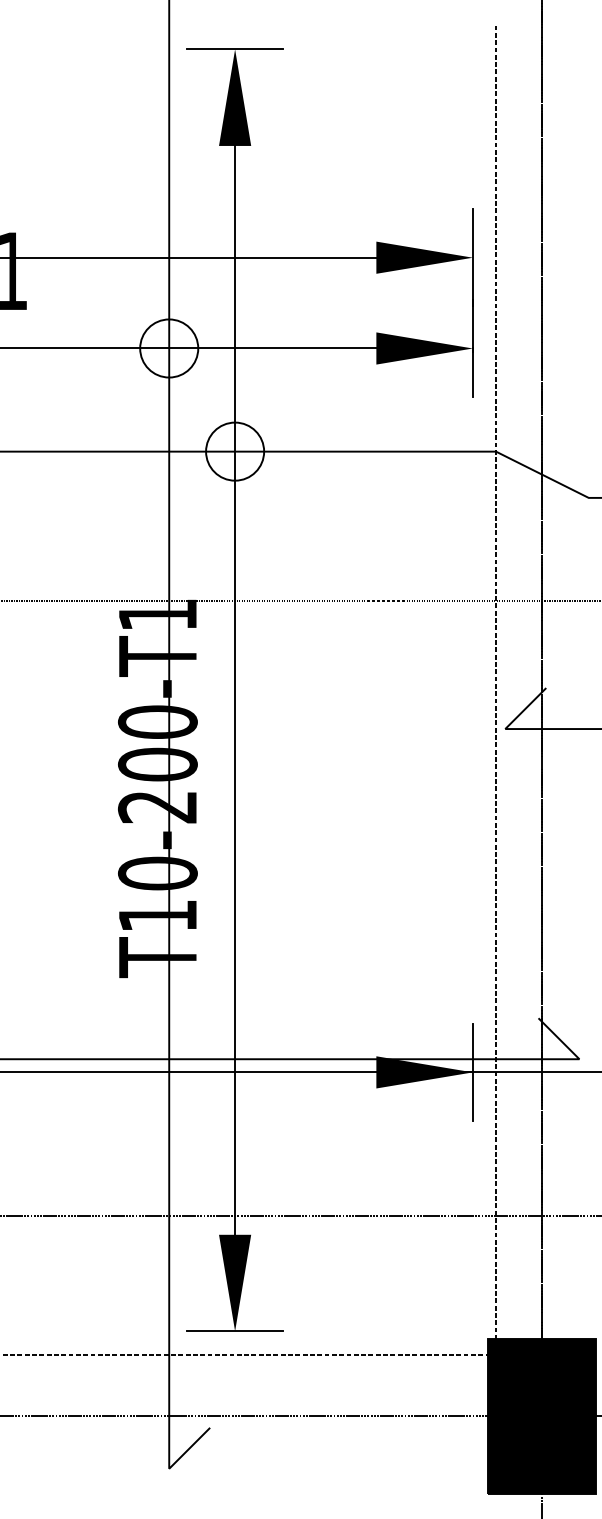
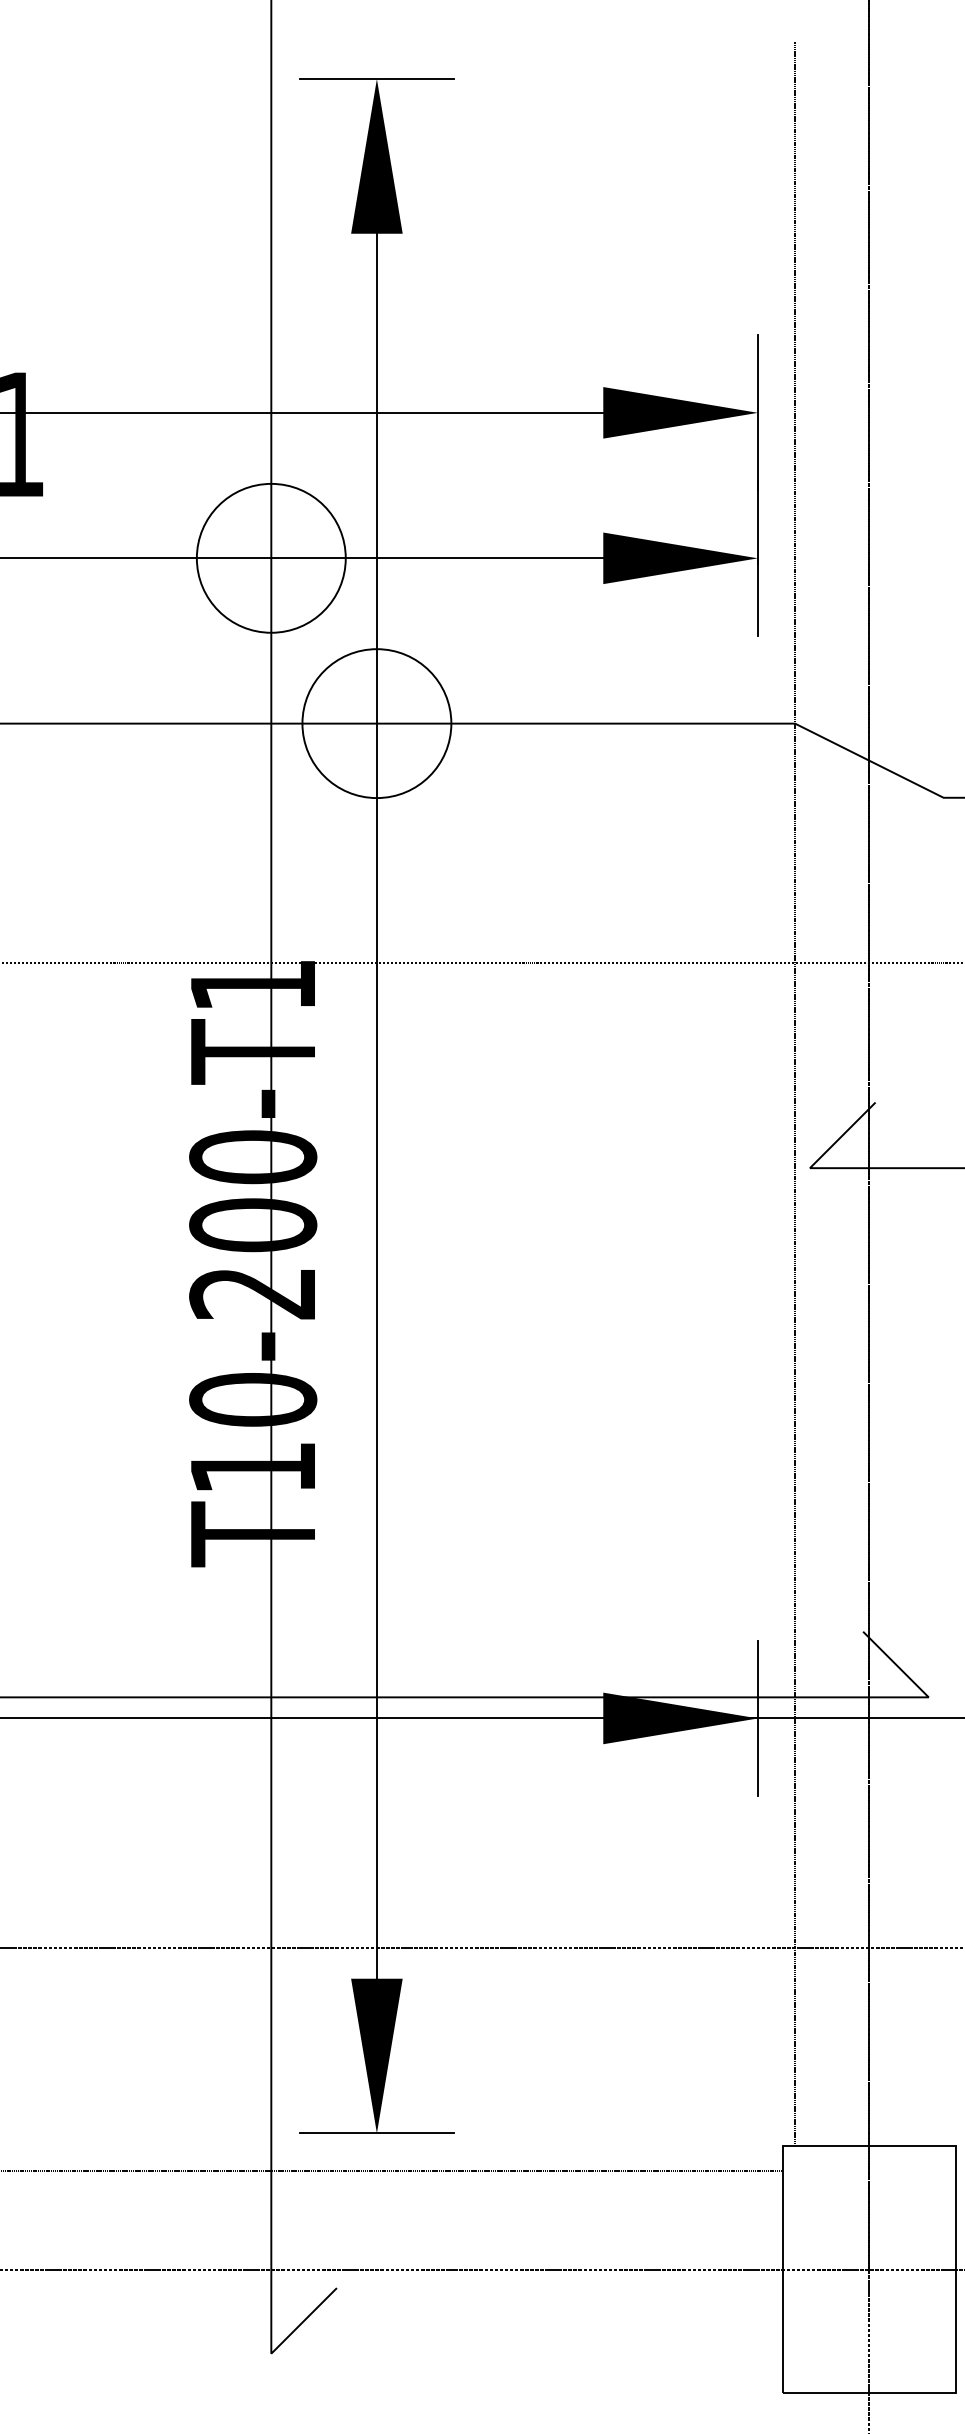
circle: (169, 348) -> (271, 558), size x1.6
circle: (235, 451) -> (377, 723), size x1.6
fill: (542, 1416) -> (869, 2269), removed

